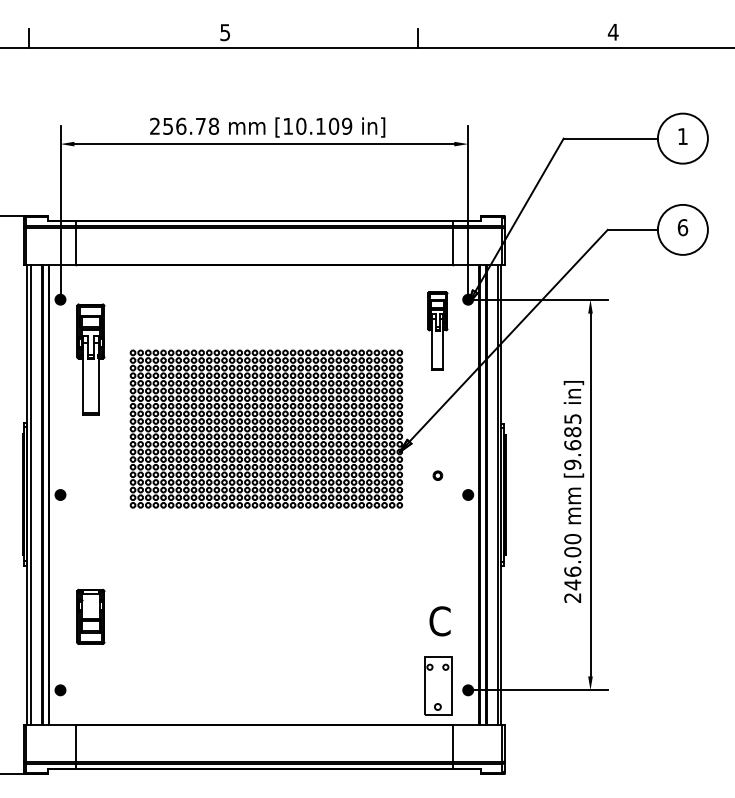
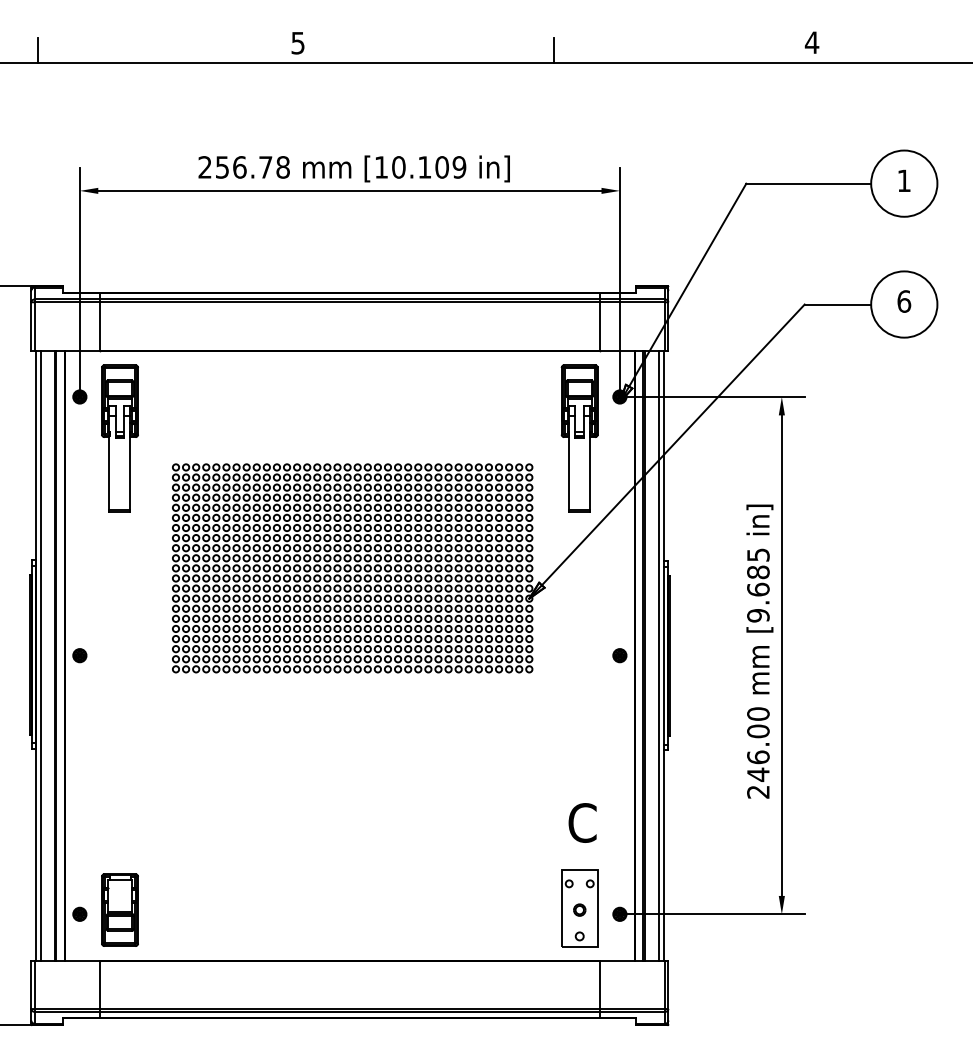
part: (437, 331) -> (579, 438), size x1.43
part: (90, 359) -> (119, 438), moved
part: (437, 475) -> (579, 909), moved
part: (90, 616) -> (119, 909), moved

